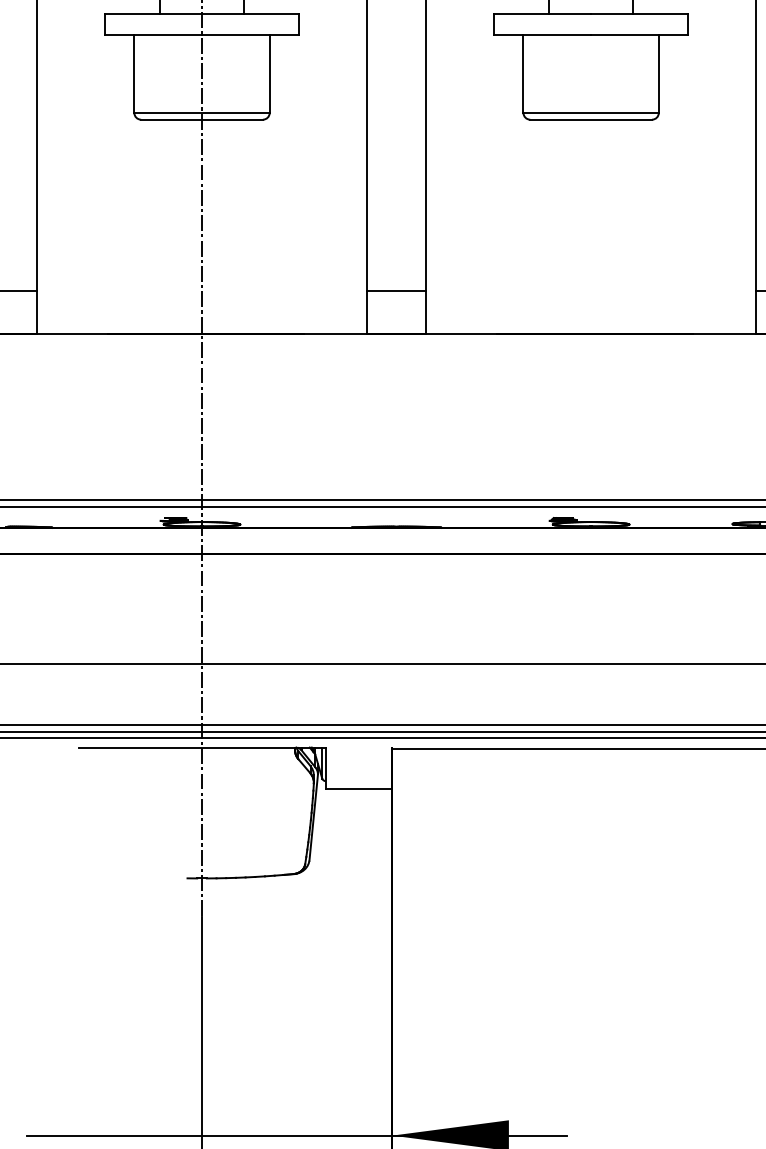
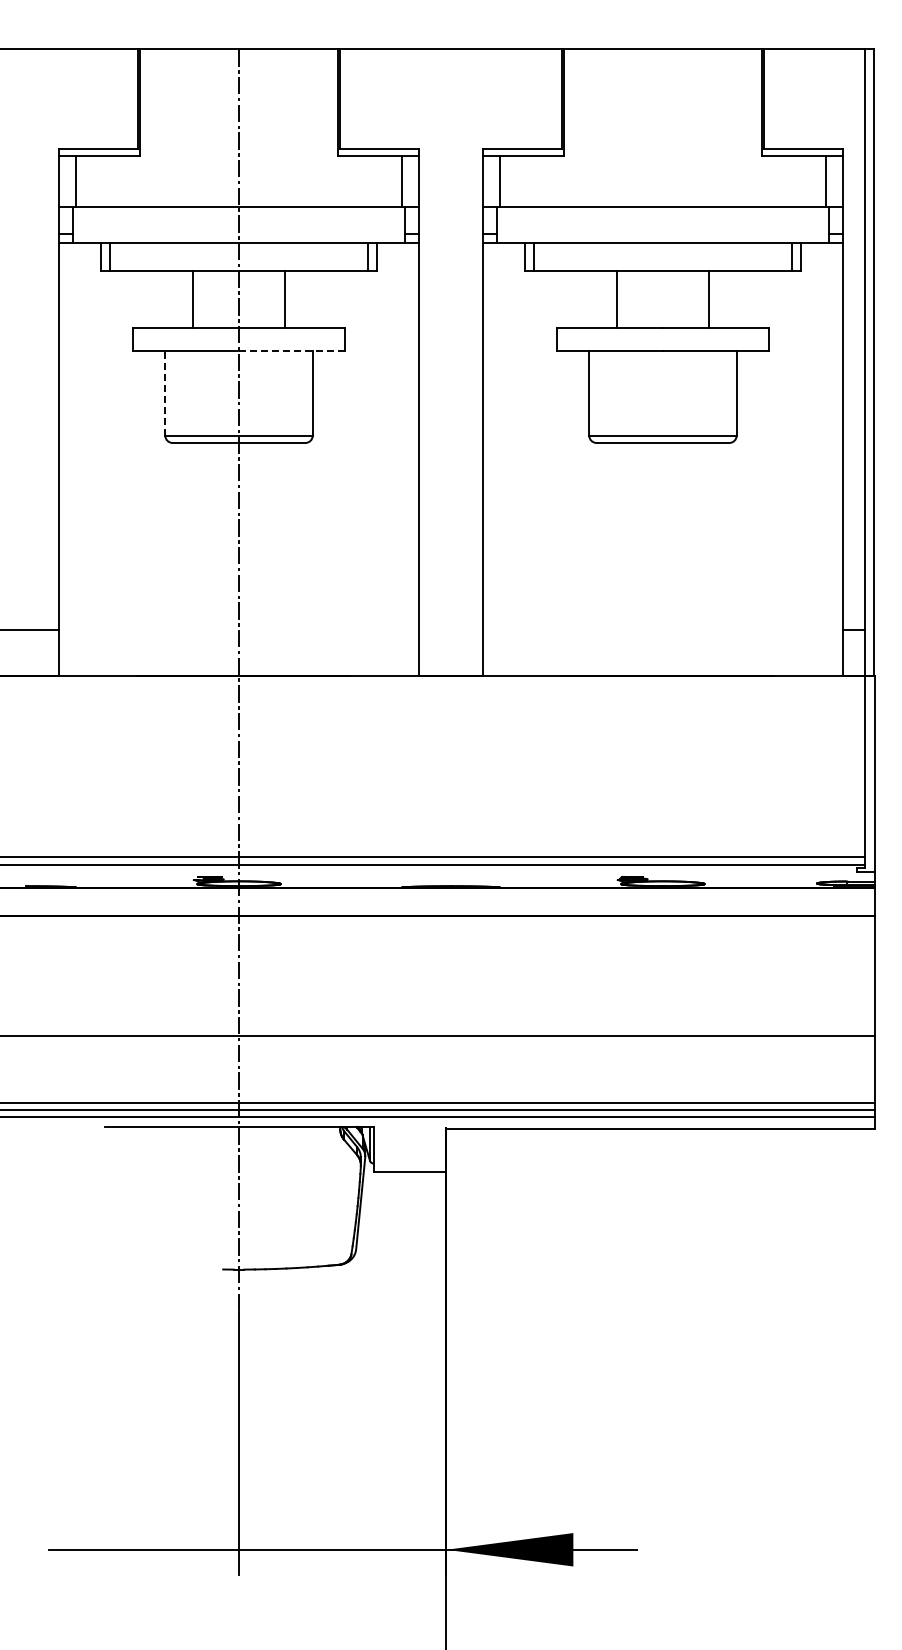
line: (251, 34) -> (292, 350), solid -> dashed
line: (134, 73) -> (165, 392), solid -> dashed
line: (396, 291) -> (450, 630), removed

